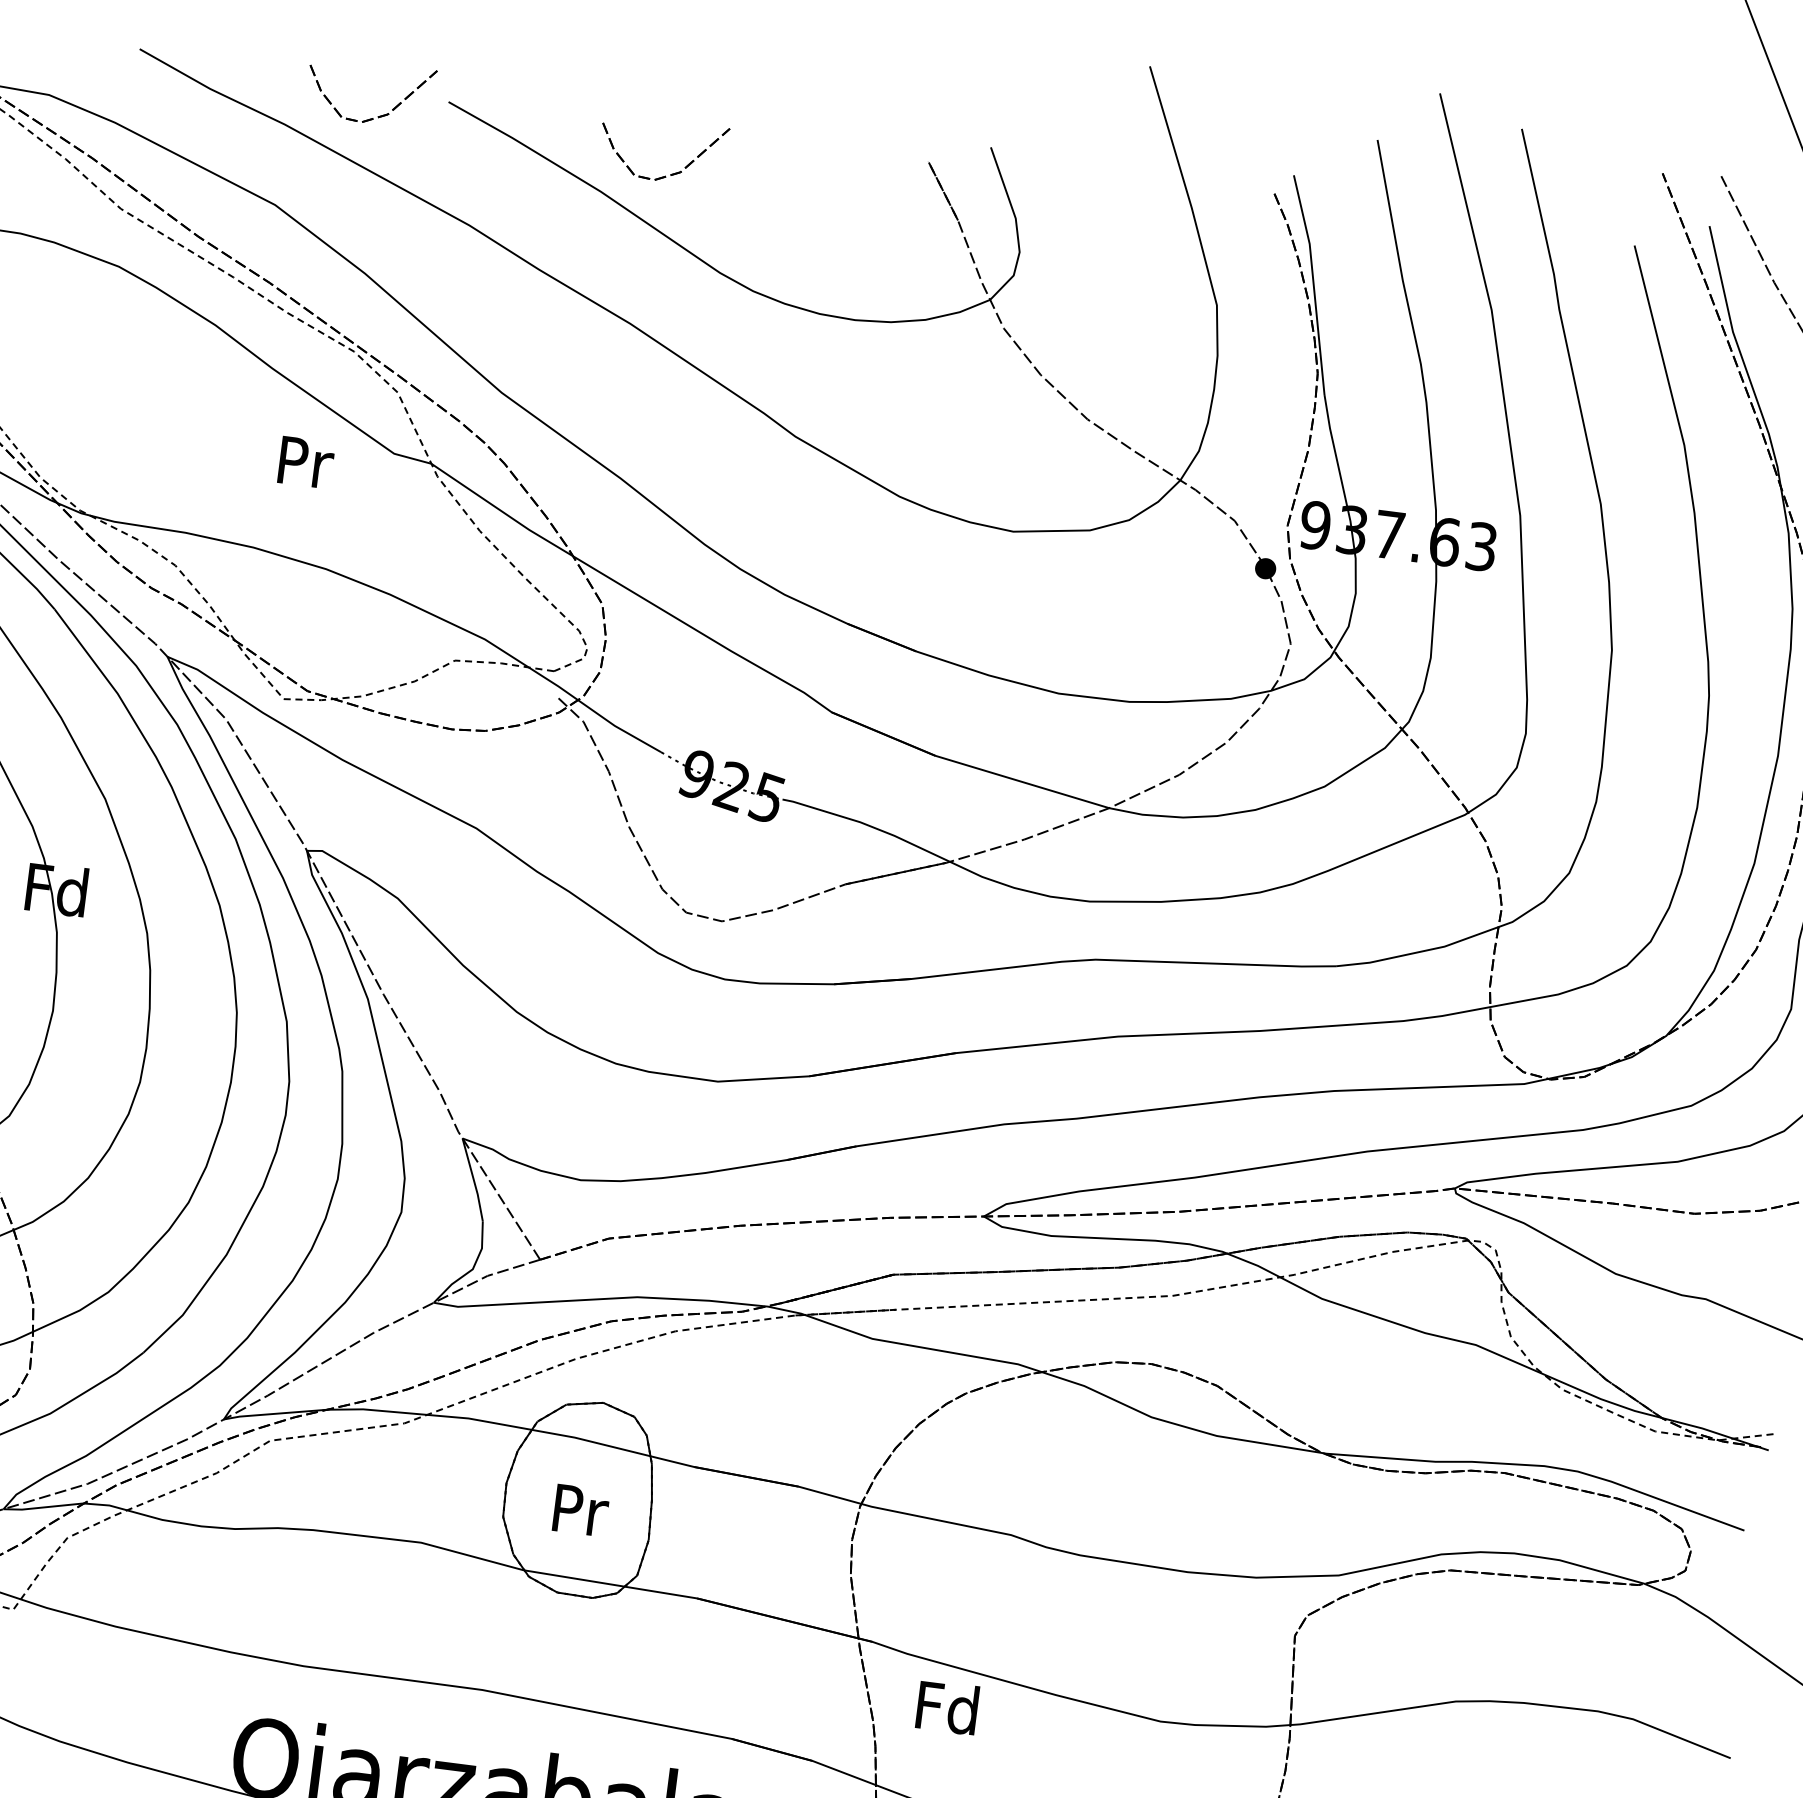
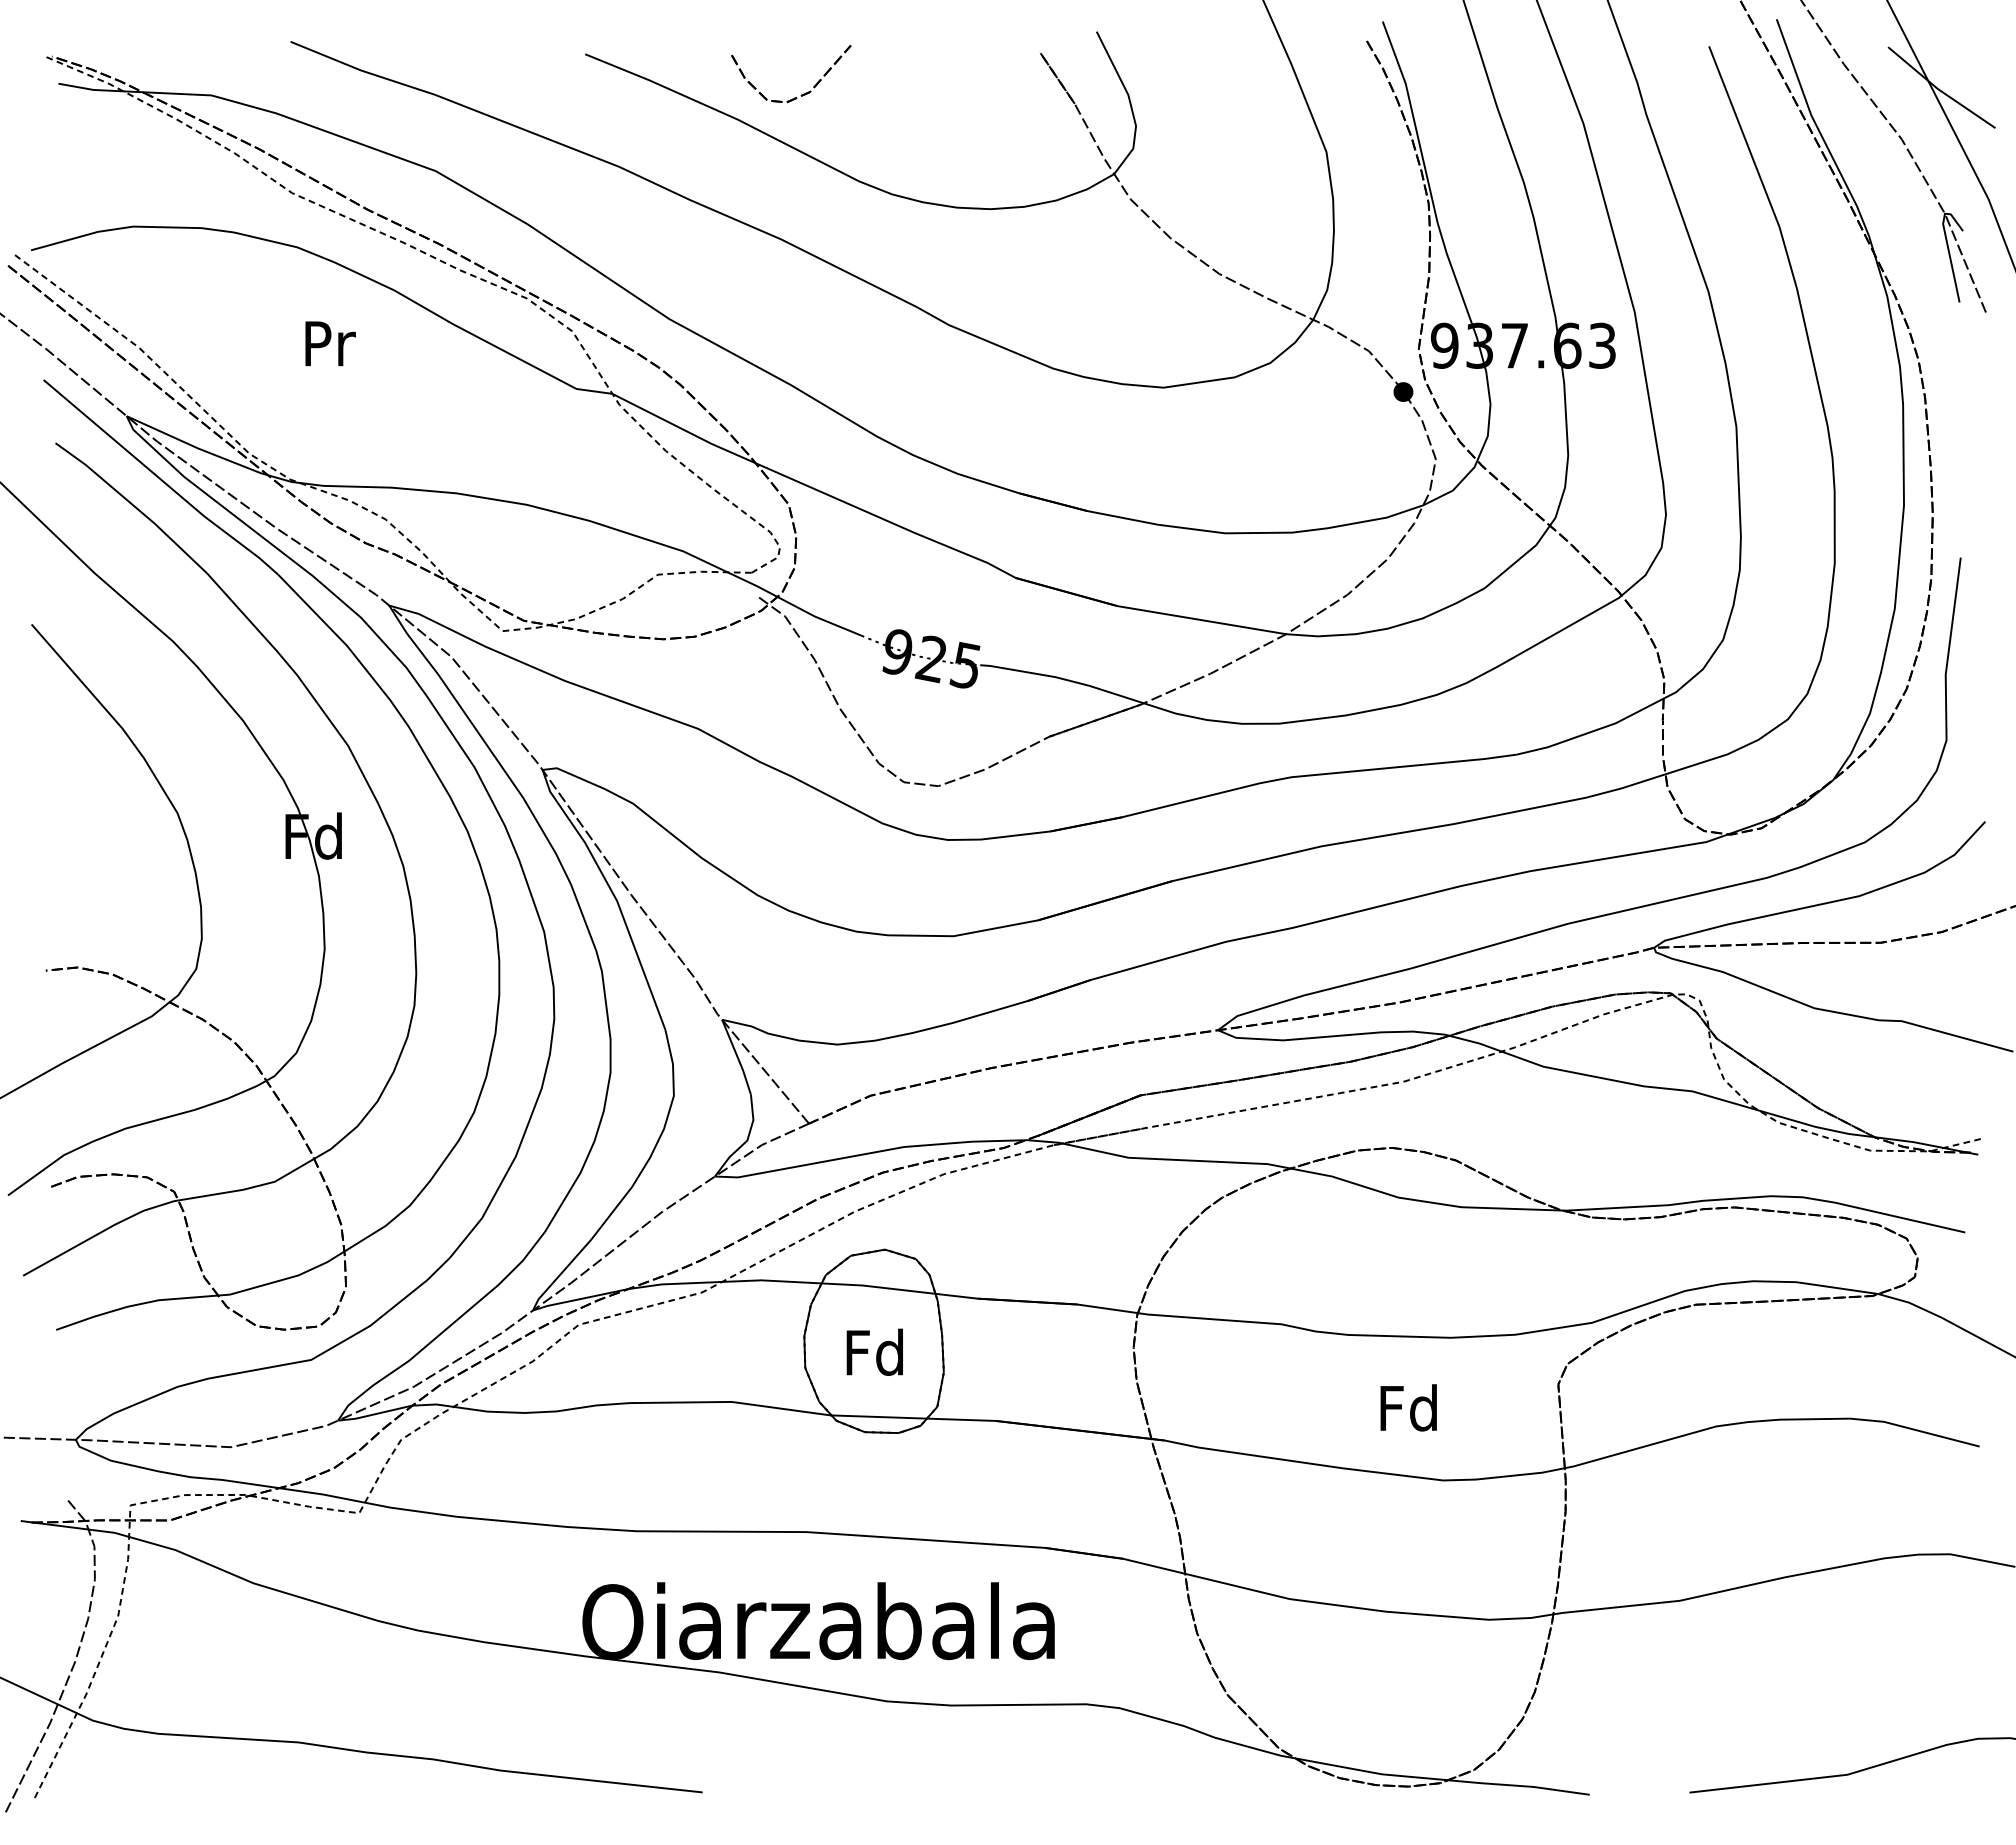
part: (378, 115) -> (521, 75), removed
text: (306, 462) -> (330, 343), moved
text: (578, 1508) -> (874, 1351), Pr -> Fd
text: (947, 1707) -> (1408, 1407), moved

